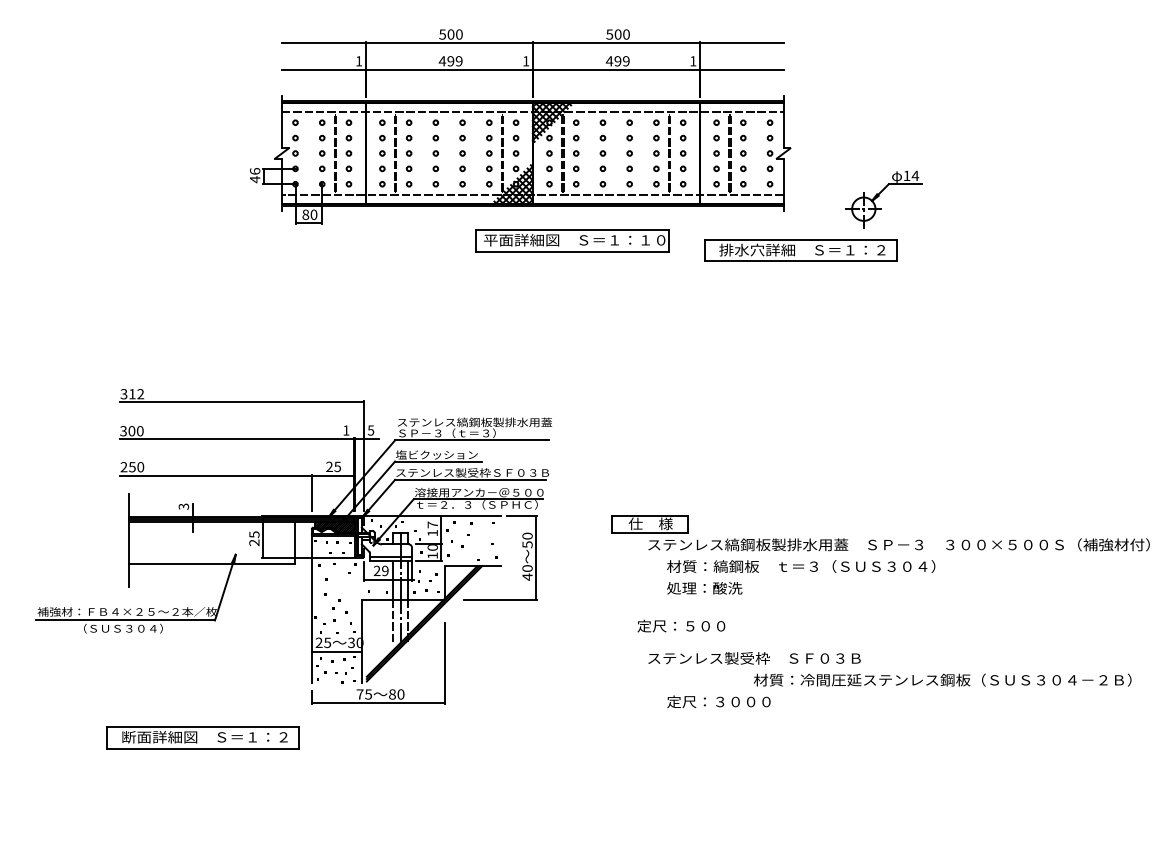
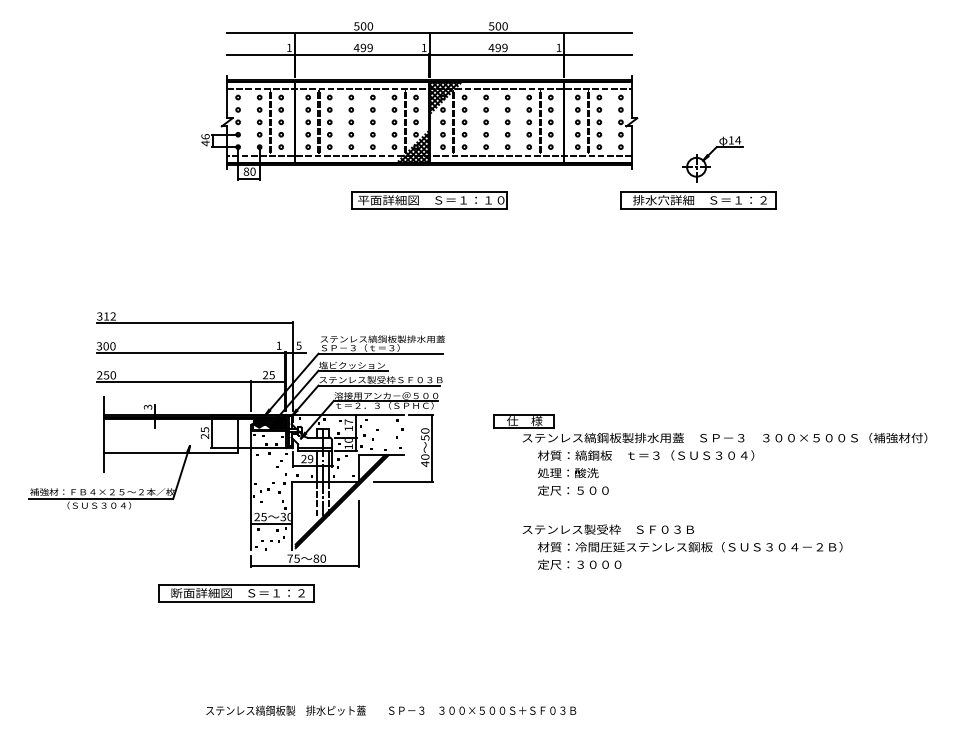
part: (572, 240) -> (429, 200), moved
part: (800, 250) -> (698, 200), moved
text: (681, 626) -> (573, 490), moved
text: (943, 680) -> (690, 547), moved
part: (202, 737) -> (236, 593), moved

